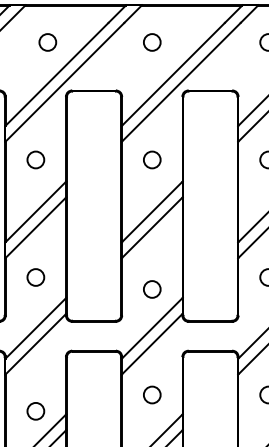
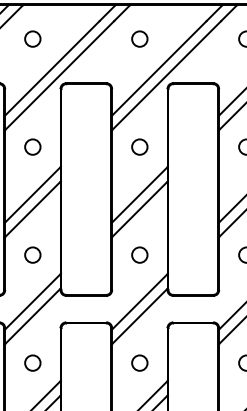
circle: (47, 41) -> (32, 38), moved
circle: (151, 288) -> (139, 254), moved
circle: (35, 410) -> (32, 362), moved

